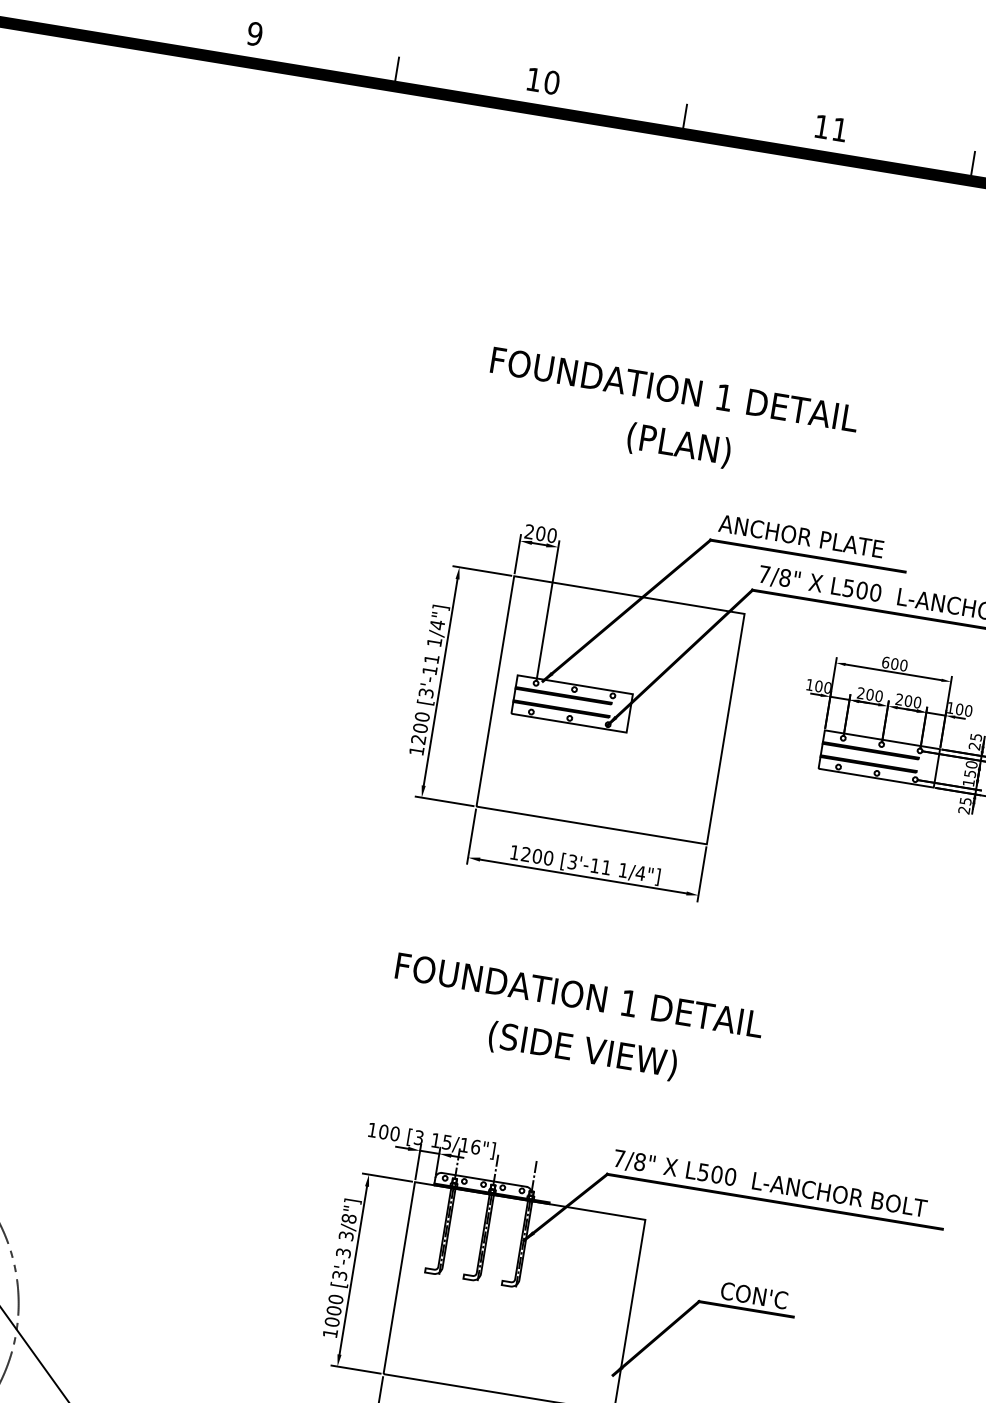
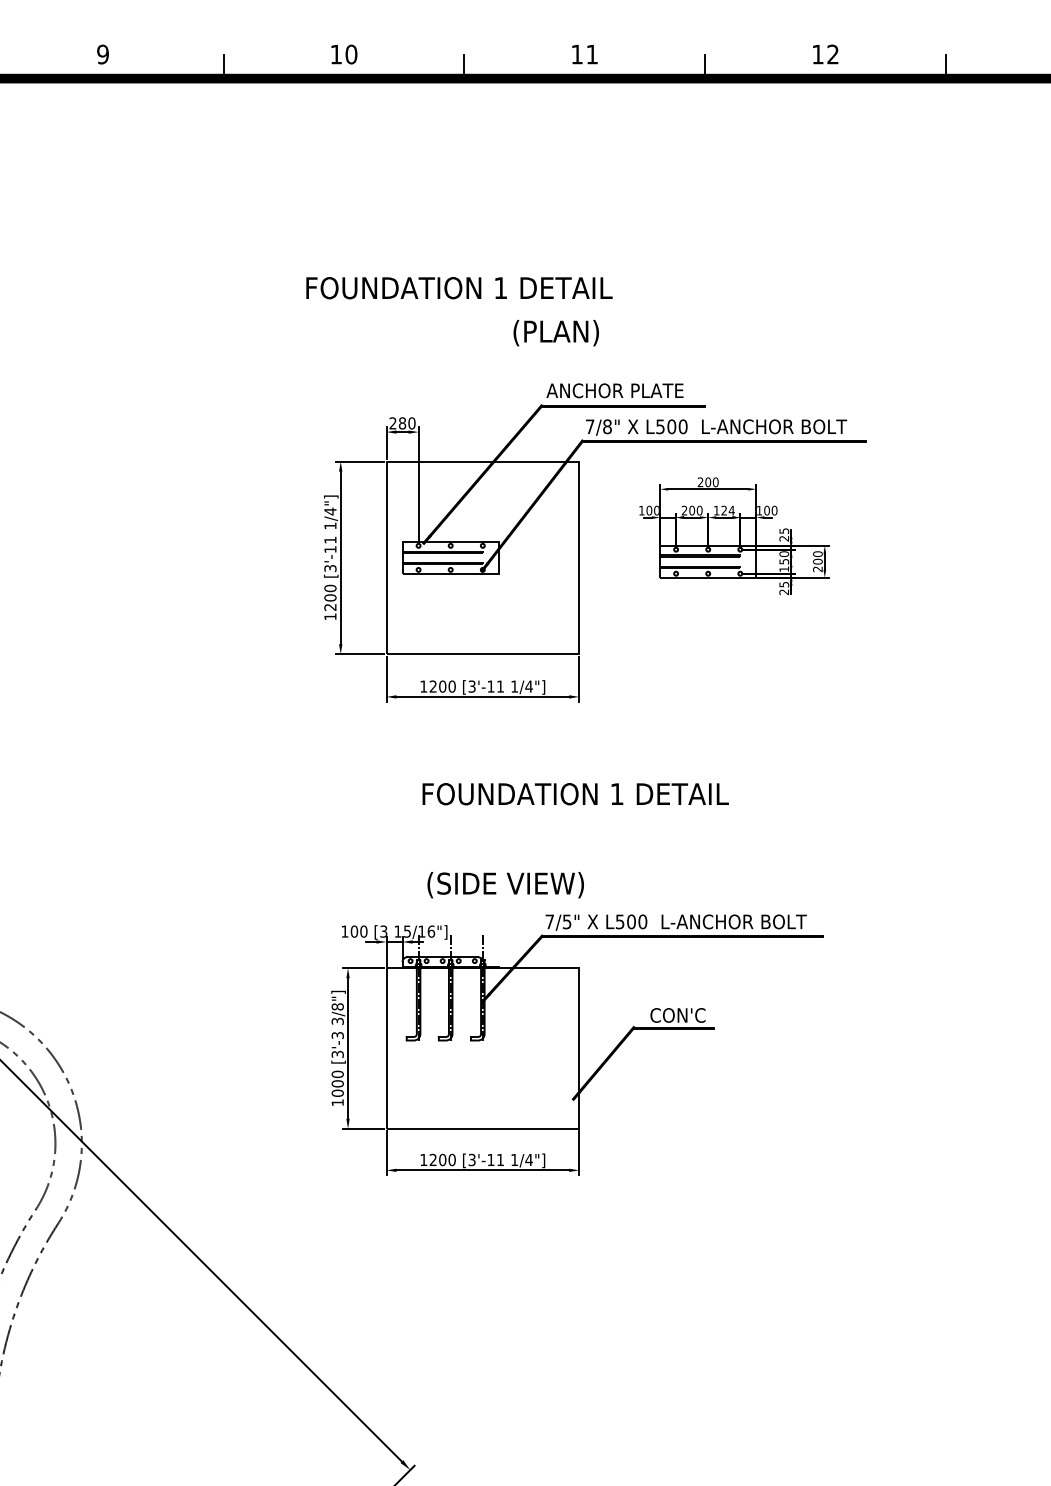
text: (674, 390) -> (459, 288), moved
text: (677, 445) -> (555, 333), moved
text: (540, 533) -> (402, 423), 200 -> 280
text: (885, 662) -> (700, 482), 600 -> 200
text: (907, 700) -> (723, 510), 200 -> 124
text: (579, 995) -> (575, 794), moved
text: (582, 1051) -> (505, 885), moved
text: (639, 1161) -> (566, 921), 7/8" -> 7/5"

